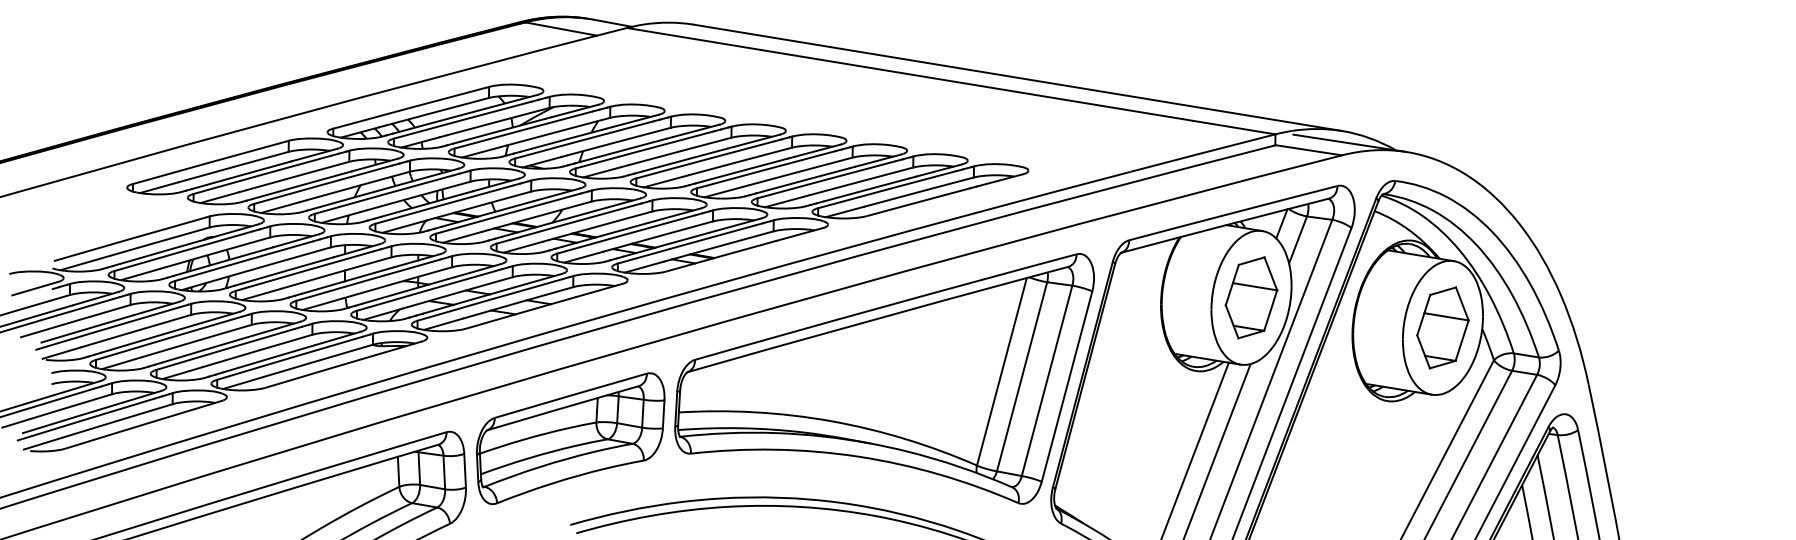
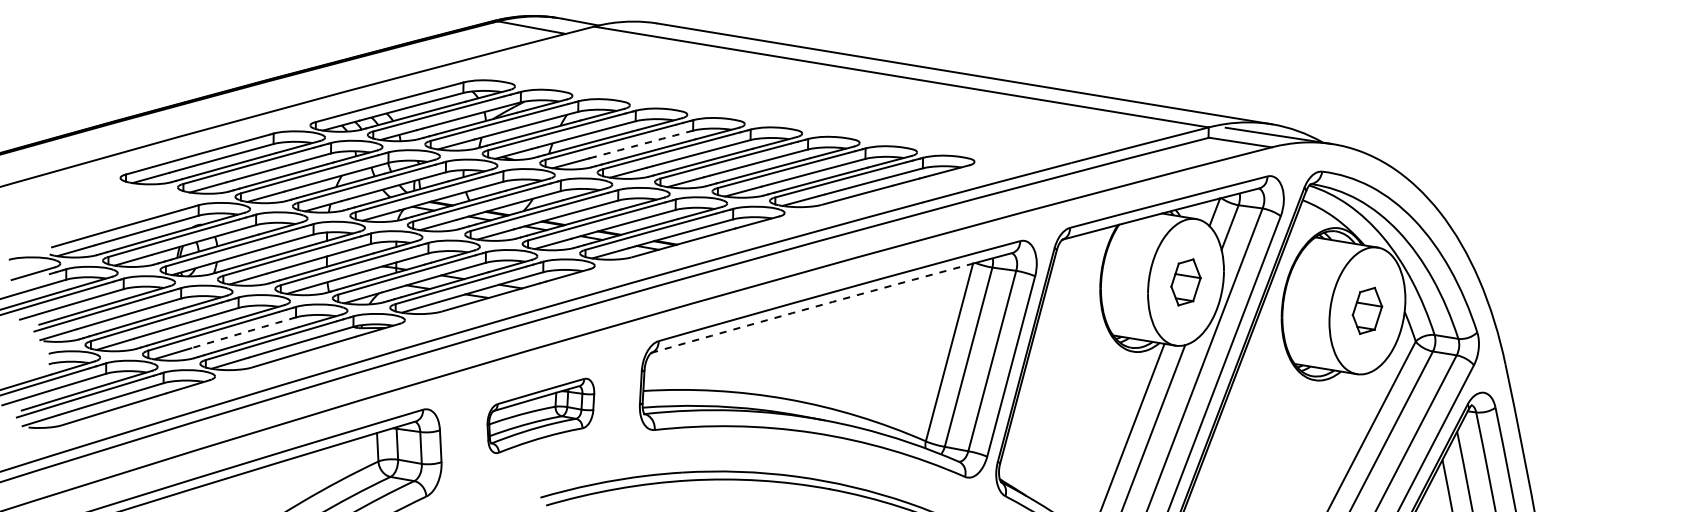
arc: (679, 151) -> (643, 143), solid -> dashed
part: (1250, 297) -> (1185, 282), size x0.6
arc: (857, 324) -> (812, 307), solid -> dashed
part: (1443, 327) -> (1367, 310), size x0.6
arc: (256, 350) -> (243, 332), solid -> dashed
part: (570, 438) -> (540, 415), size x0.6

